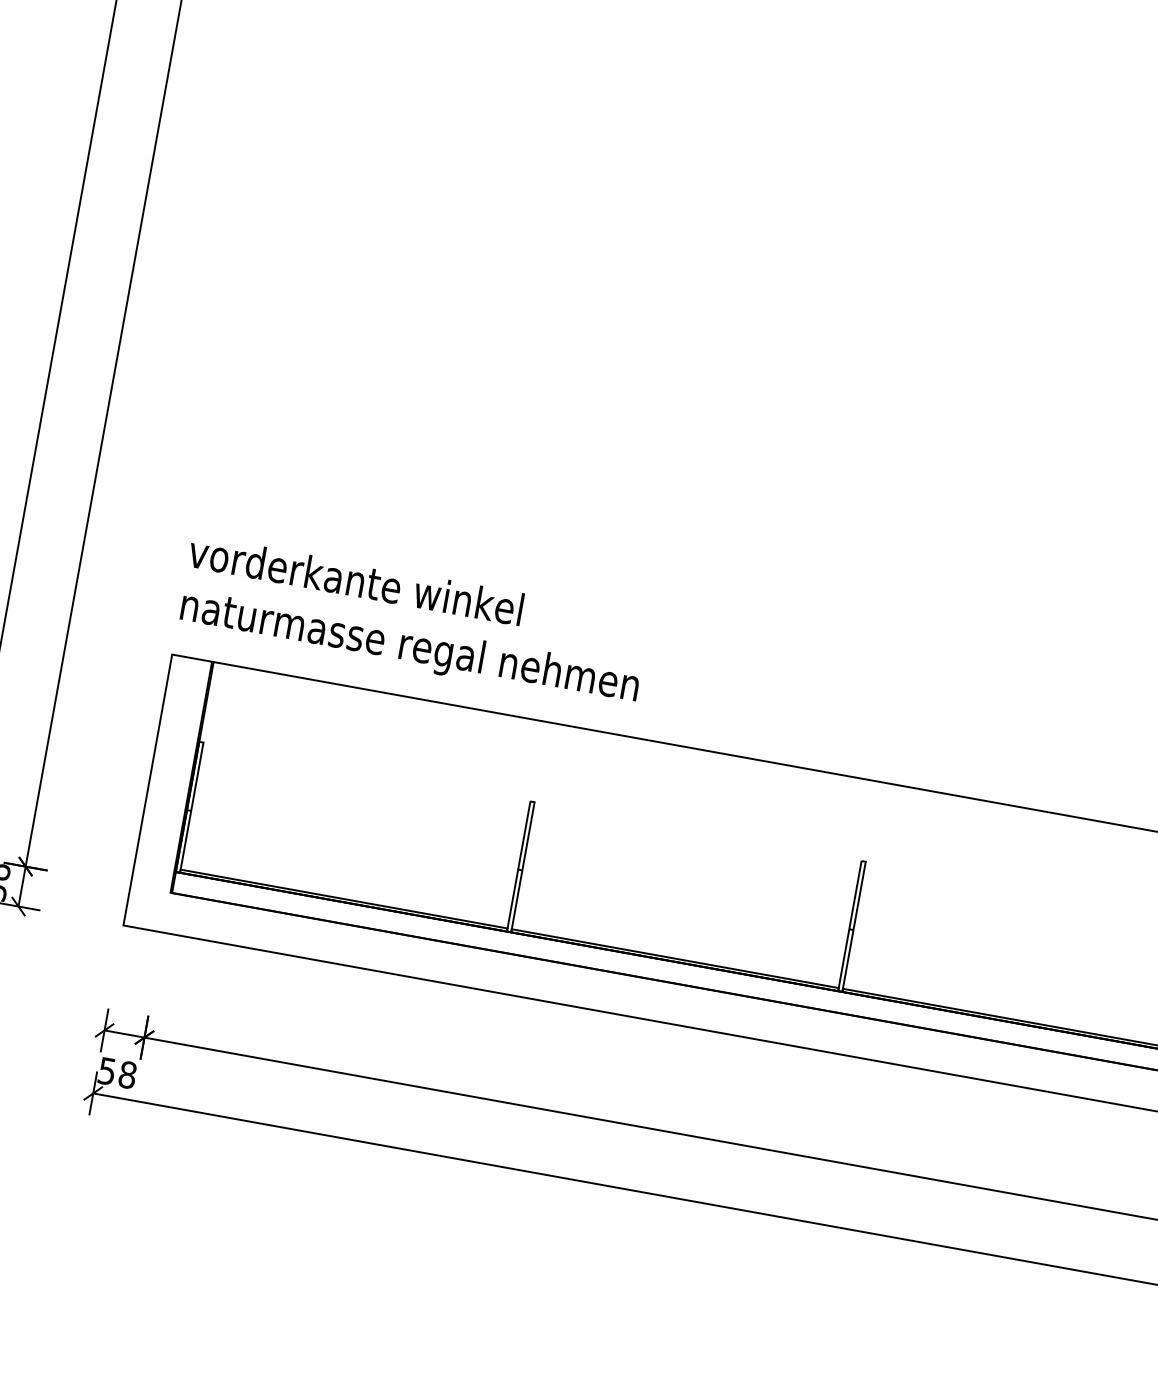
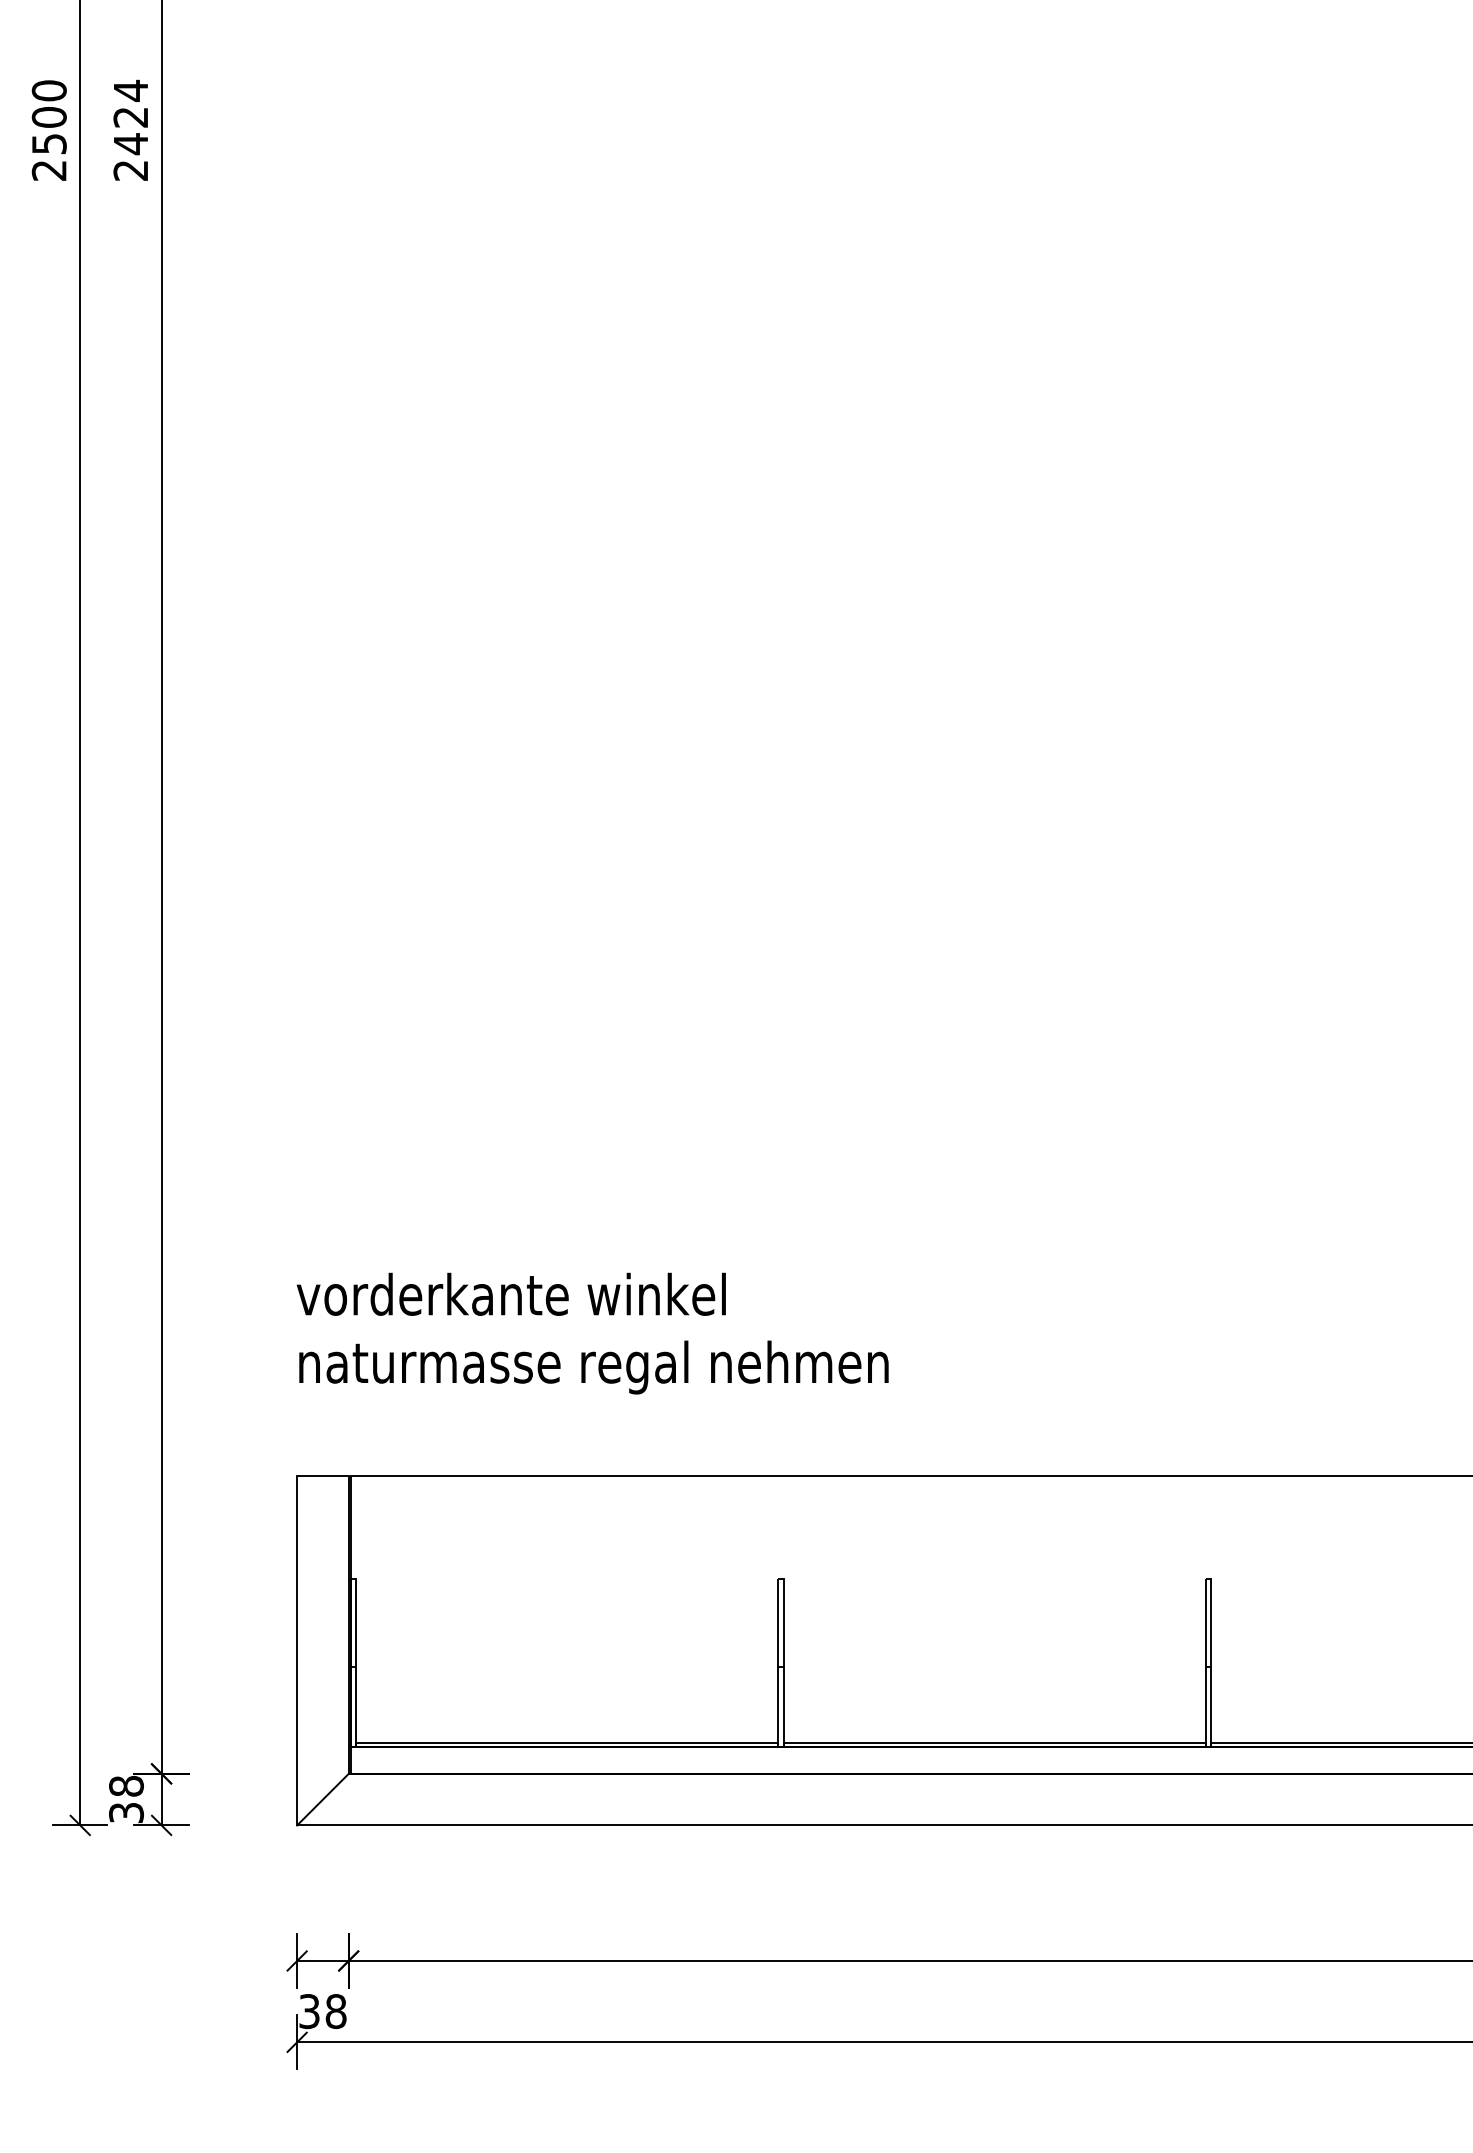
text: (413, 621) -> (592, 1333), moved
line: (146, 908) -> (322, 1799), added
text: (107, 1071) -> (309, 2011), 58 -> 38

